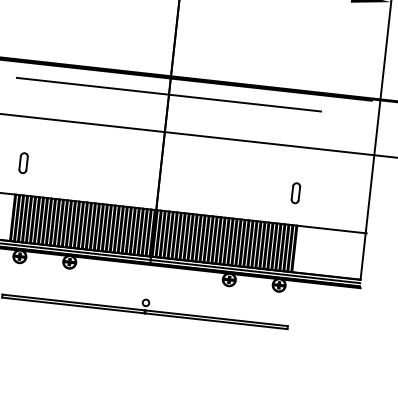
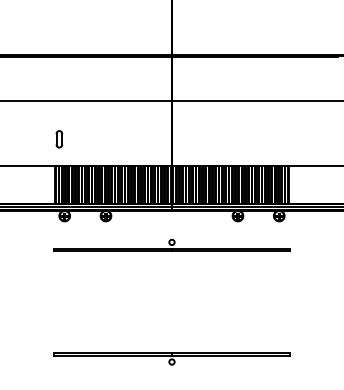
line: (168, 94) -> (171, 70), removed
part: (295, 193) -> (284, 139), removed

